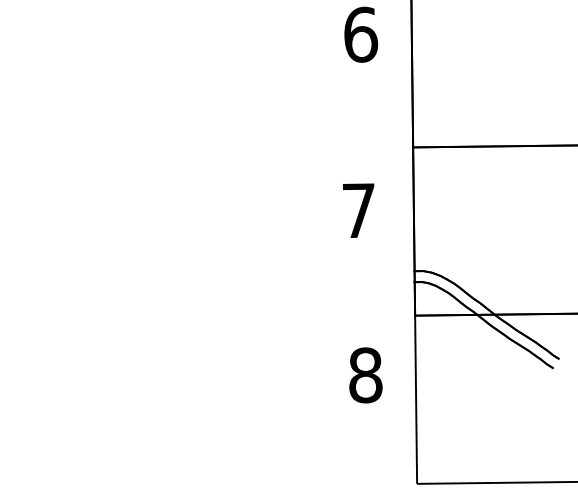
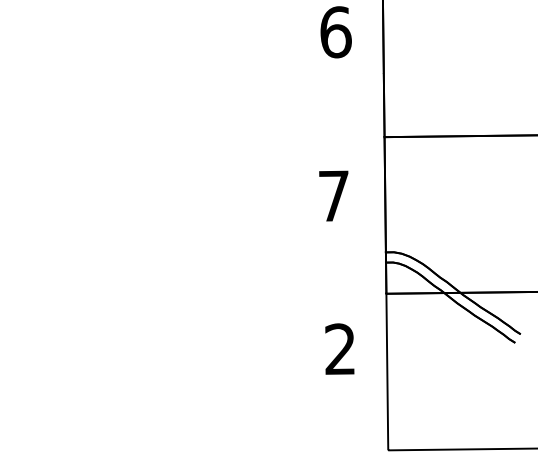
text: (365, 375) -> (340, 349), 8 -> 2

